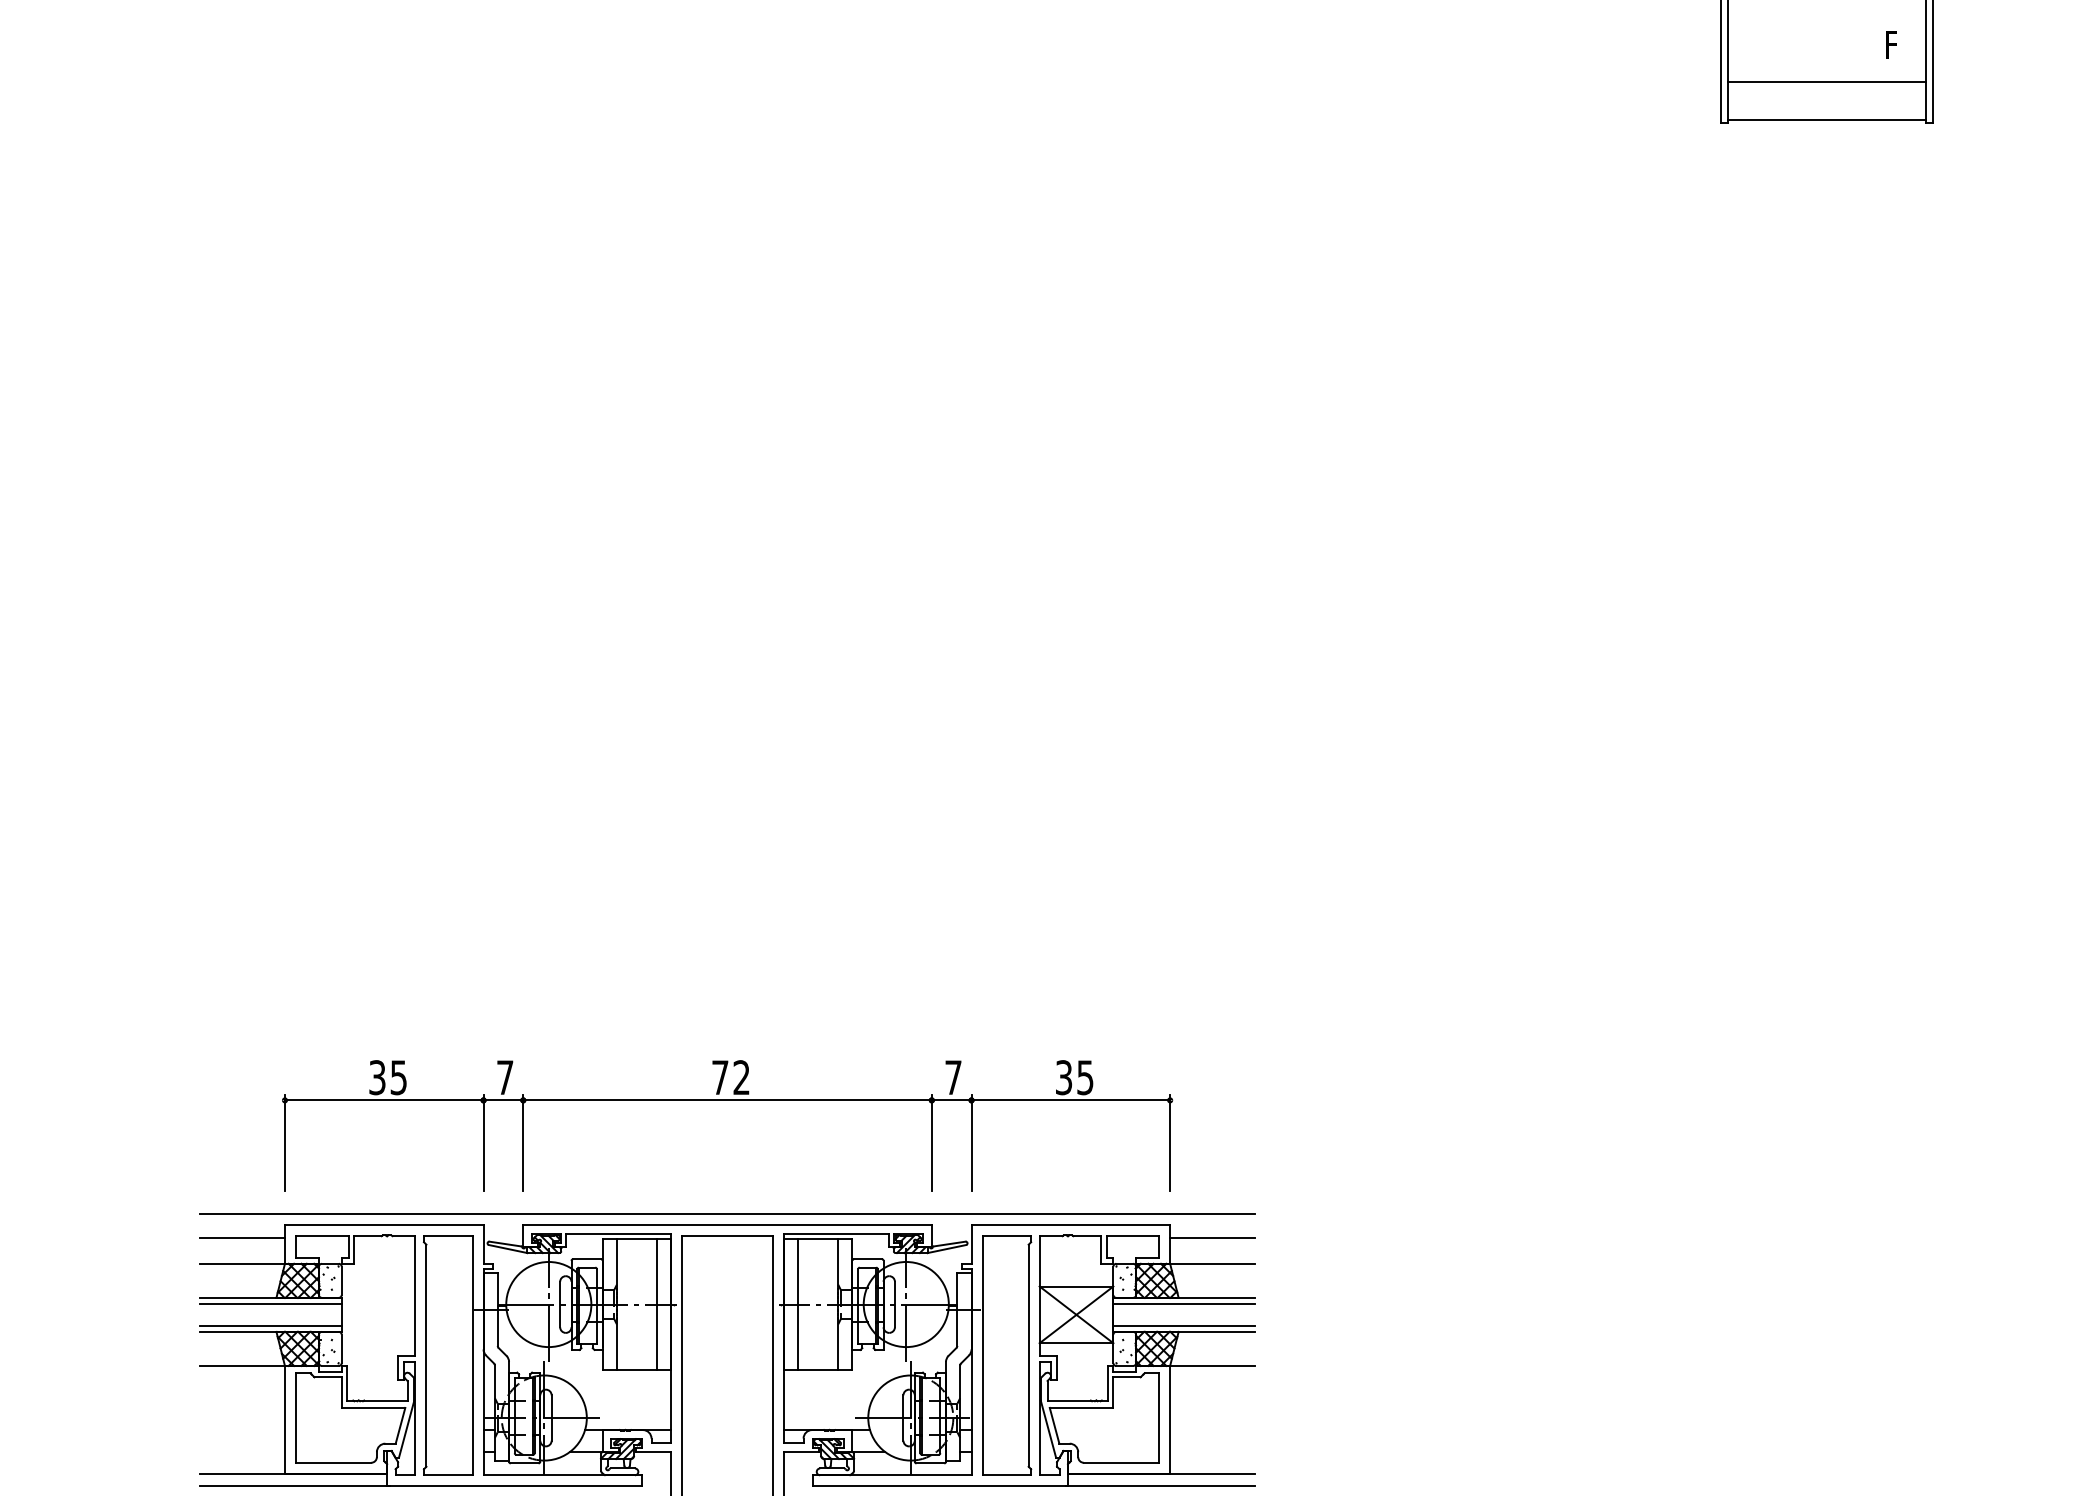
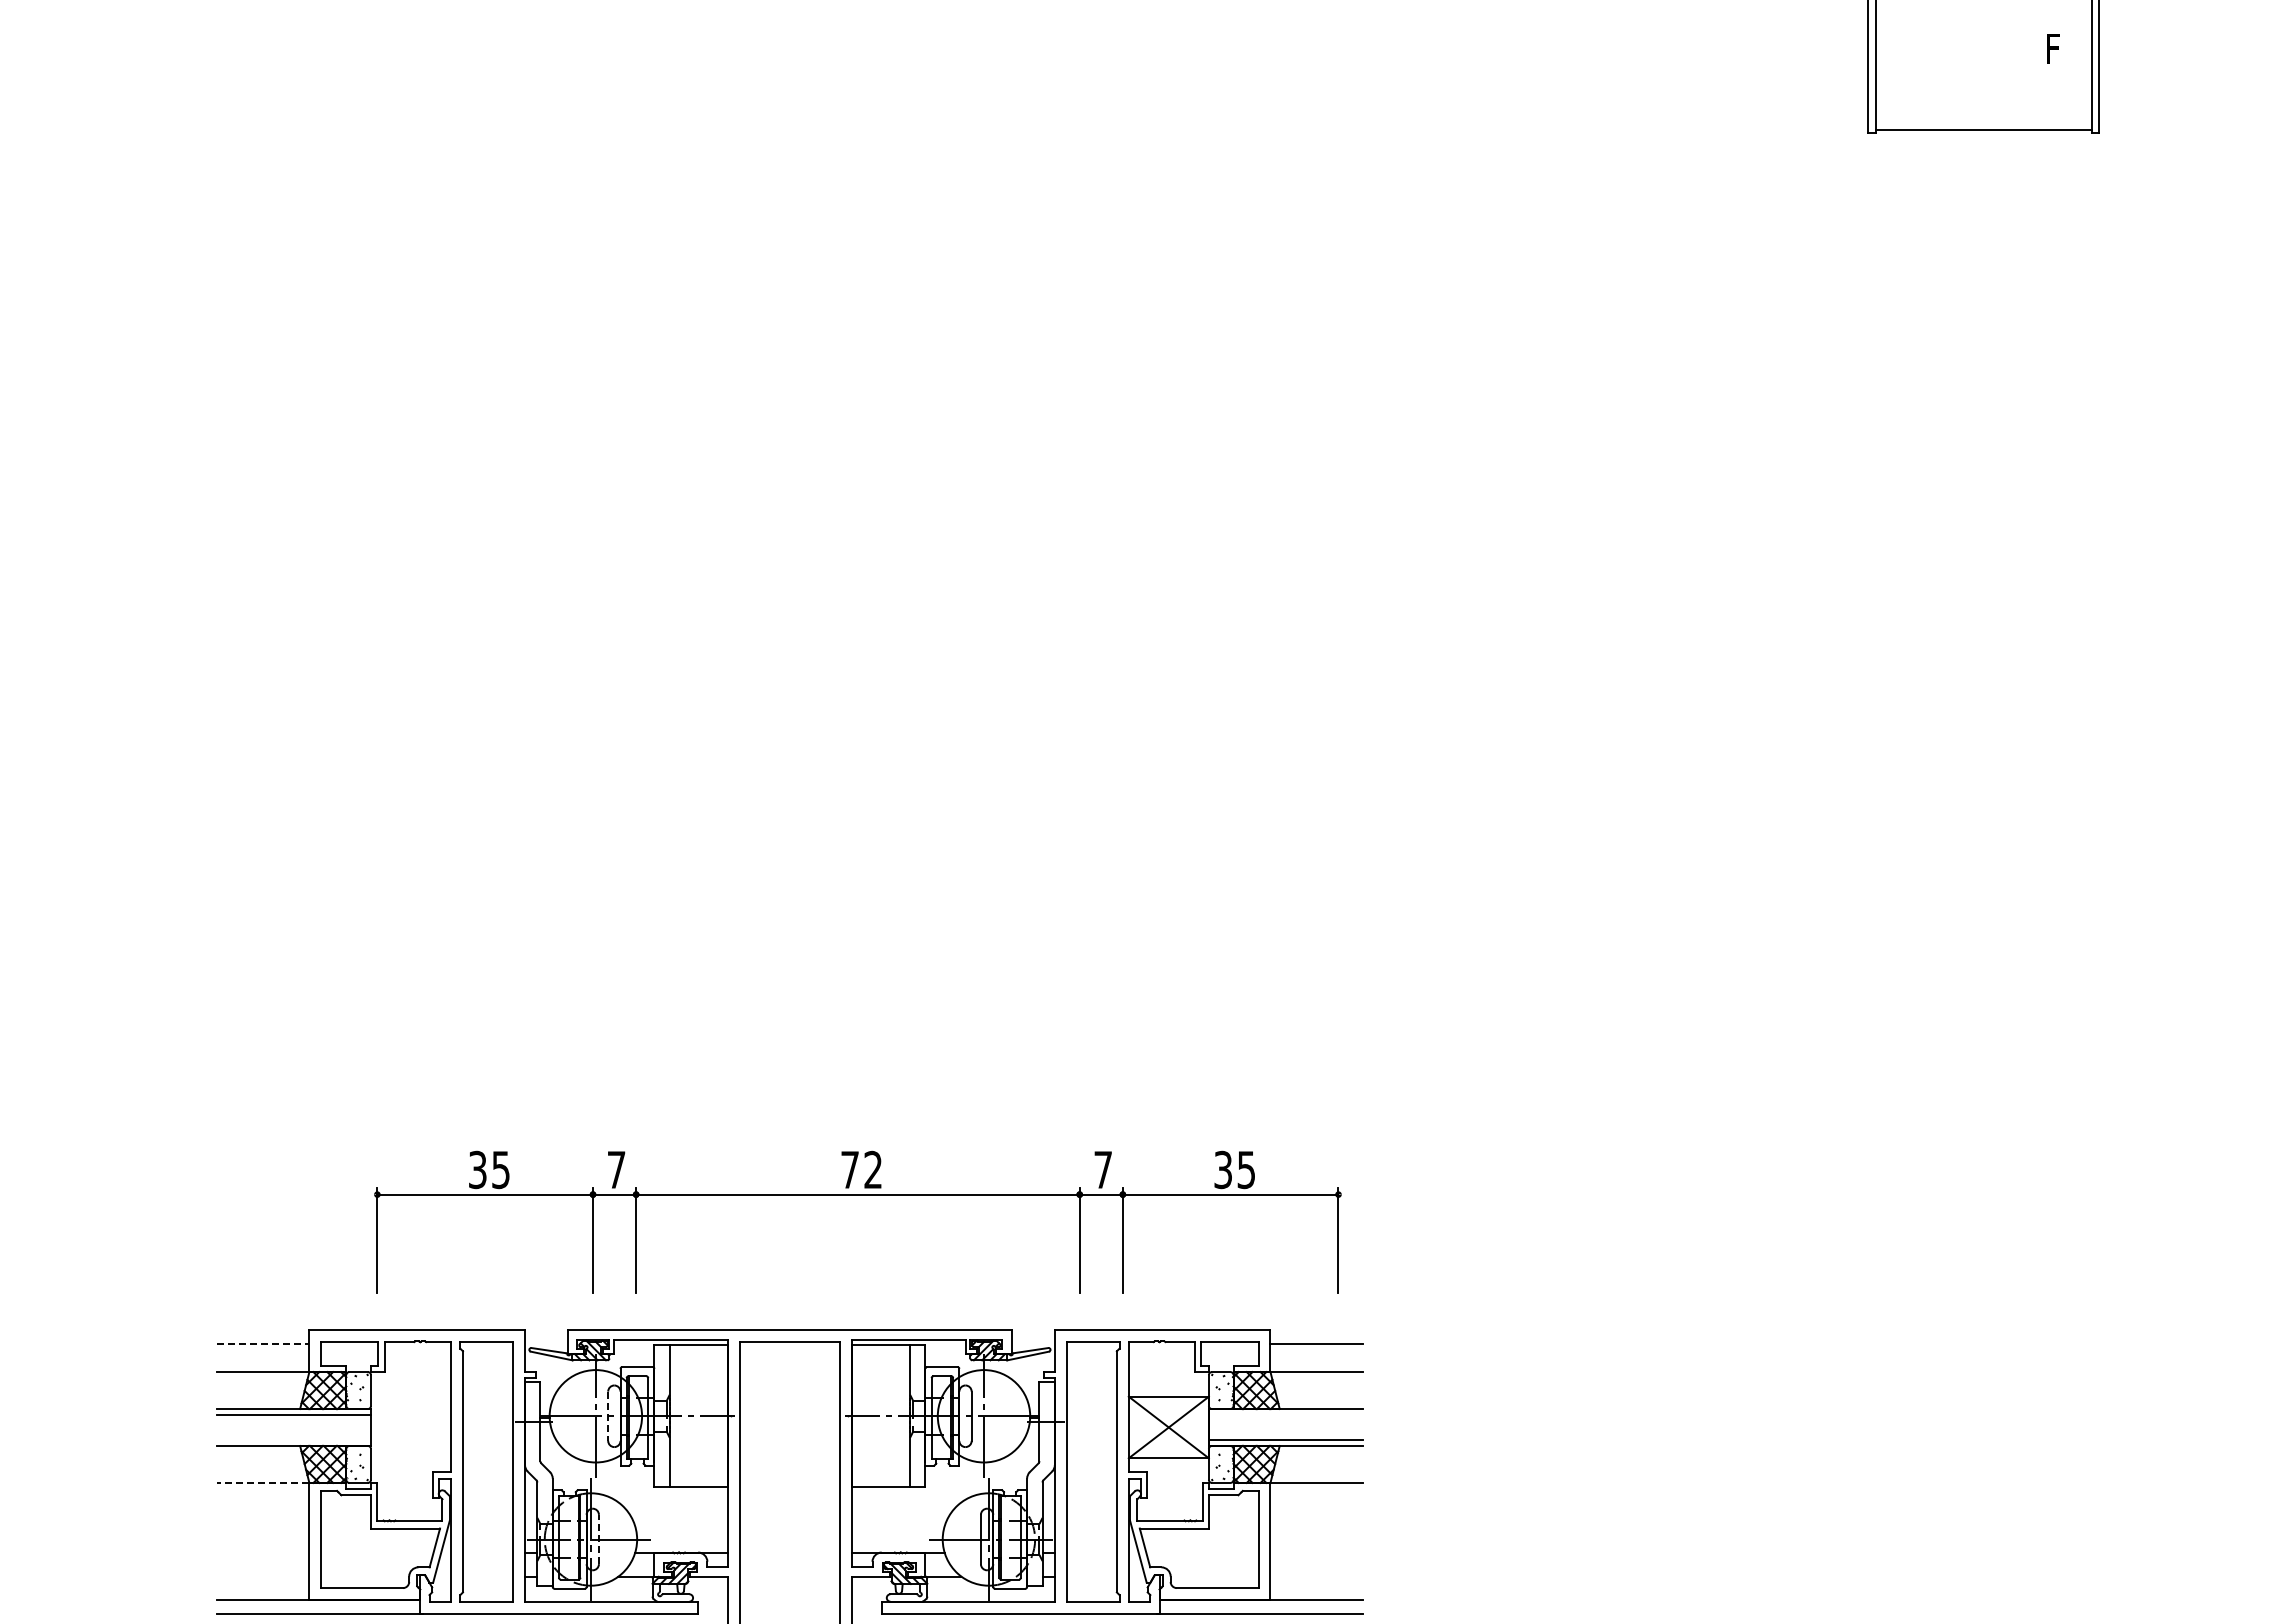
line: (1826, 81) -> (1983, 88), removed
part: (727, 1101) -> (857, 1195), moved
line: (727, 1213) -> (789, 1317), removed
line: (242, 1237) -> (263, 1343), solid -> dashed
line: (1183, 1303) -> (1285, 1415), removed
line: (560, 1304) -> (608, 1416), solid -> dashed
line: (656, 1304) -> (712, 1416), removed
line: (798, 1304) -> (866, 1416), removed
line: (270, 1325) -> (293, 1439), removed
line: (241, 1365) -> (262, 1482), solid -> dashed
line: (551, 1418) -> (598, 1539), solid -> dashed

